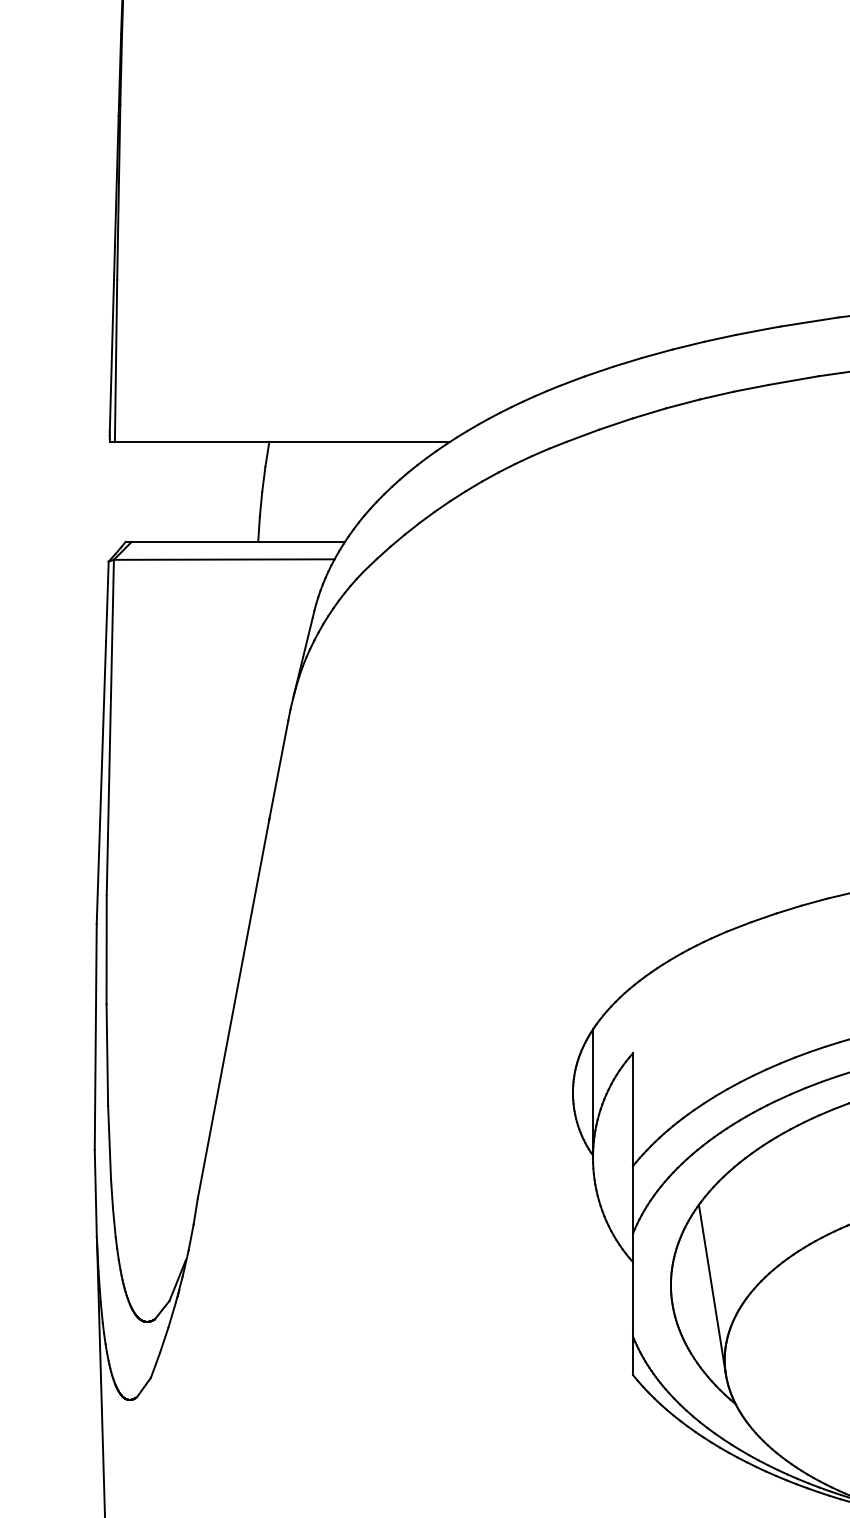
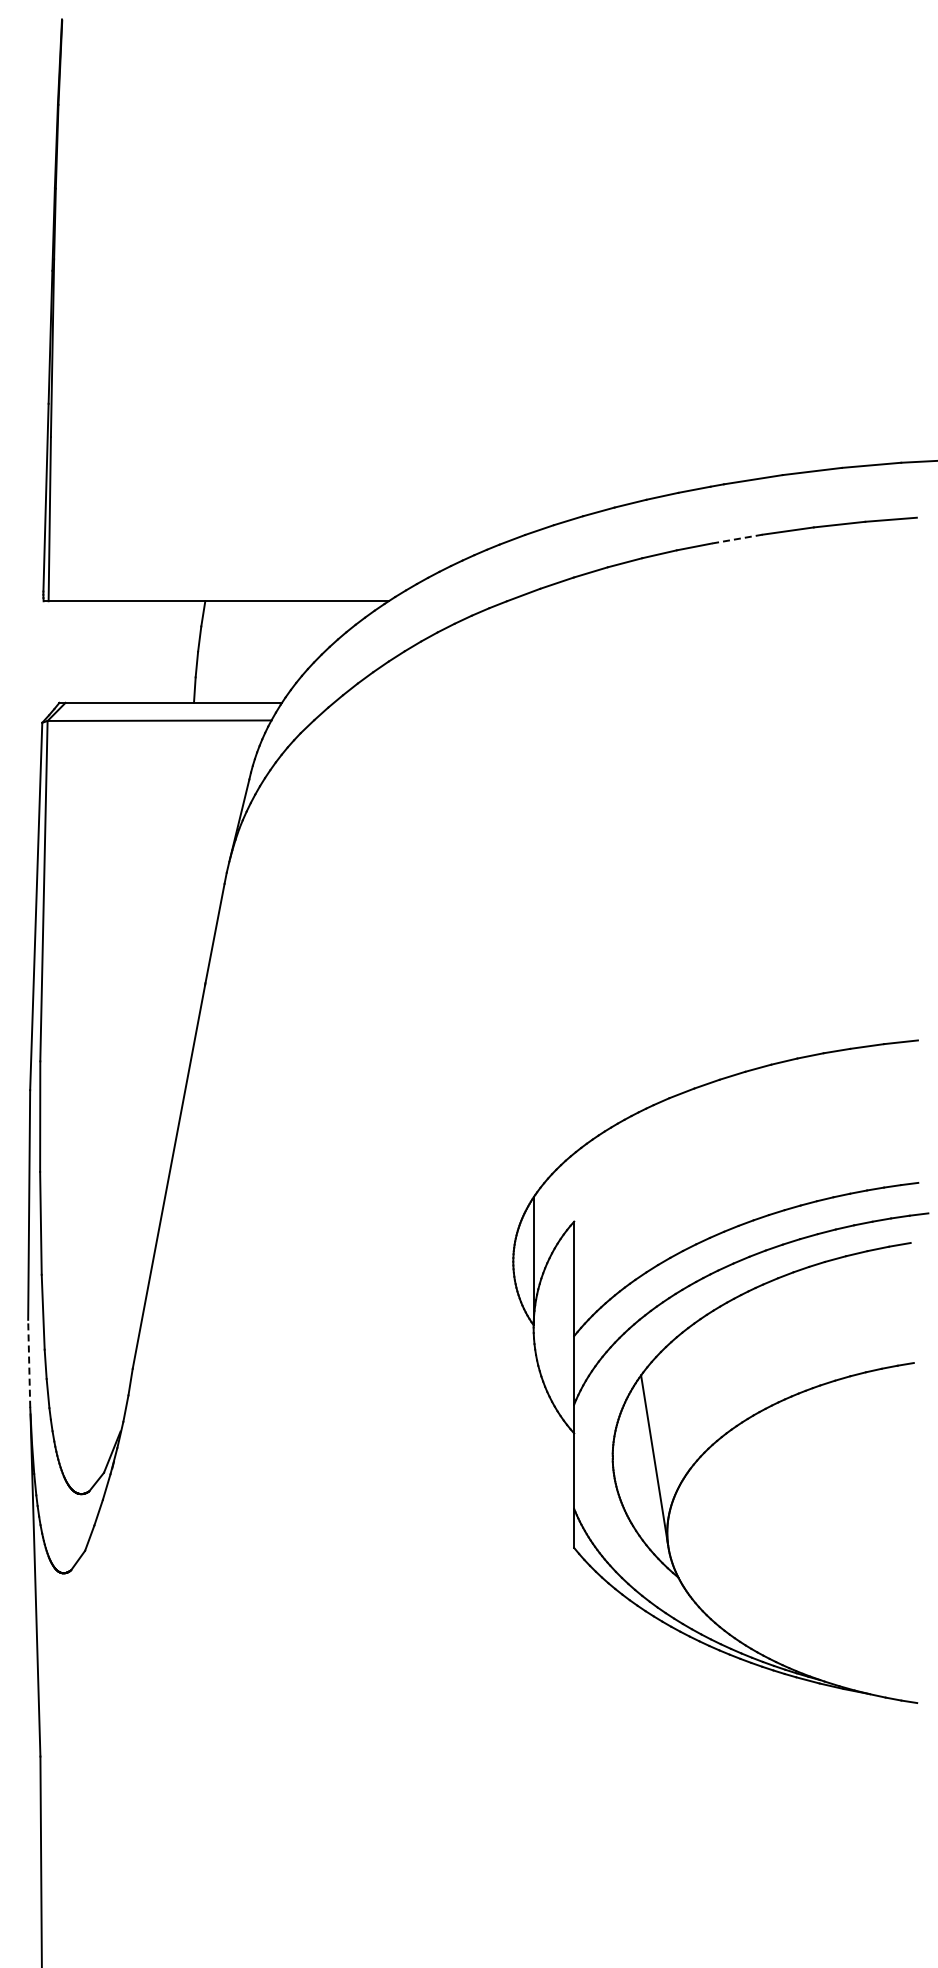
line: (793, 380) -> (737, 539), solid -> dashed
line: (96, 1193) -> (29, 1363), solid -> dashed

